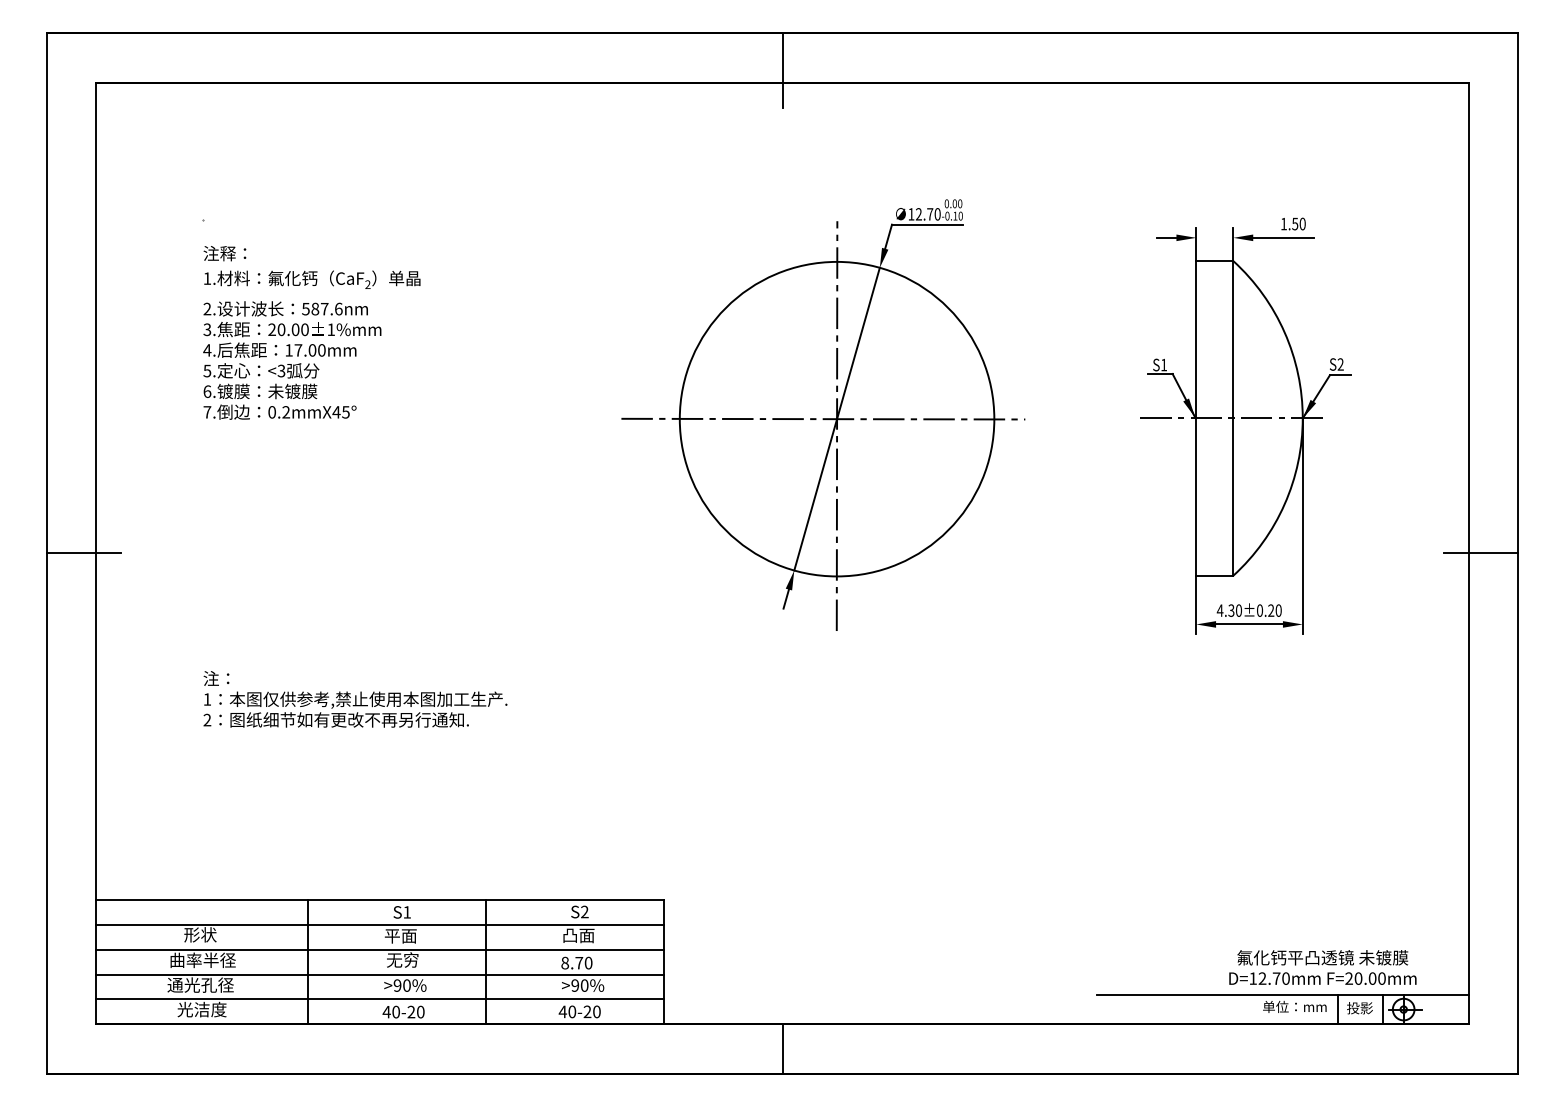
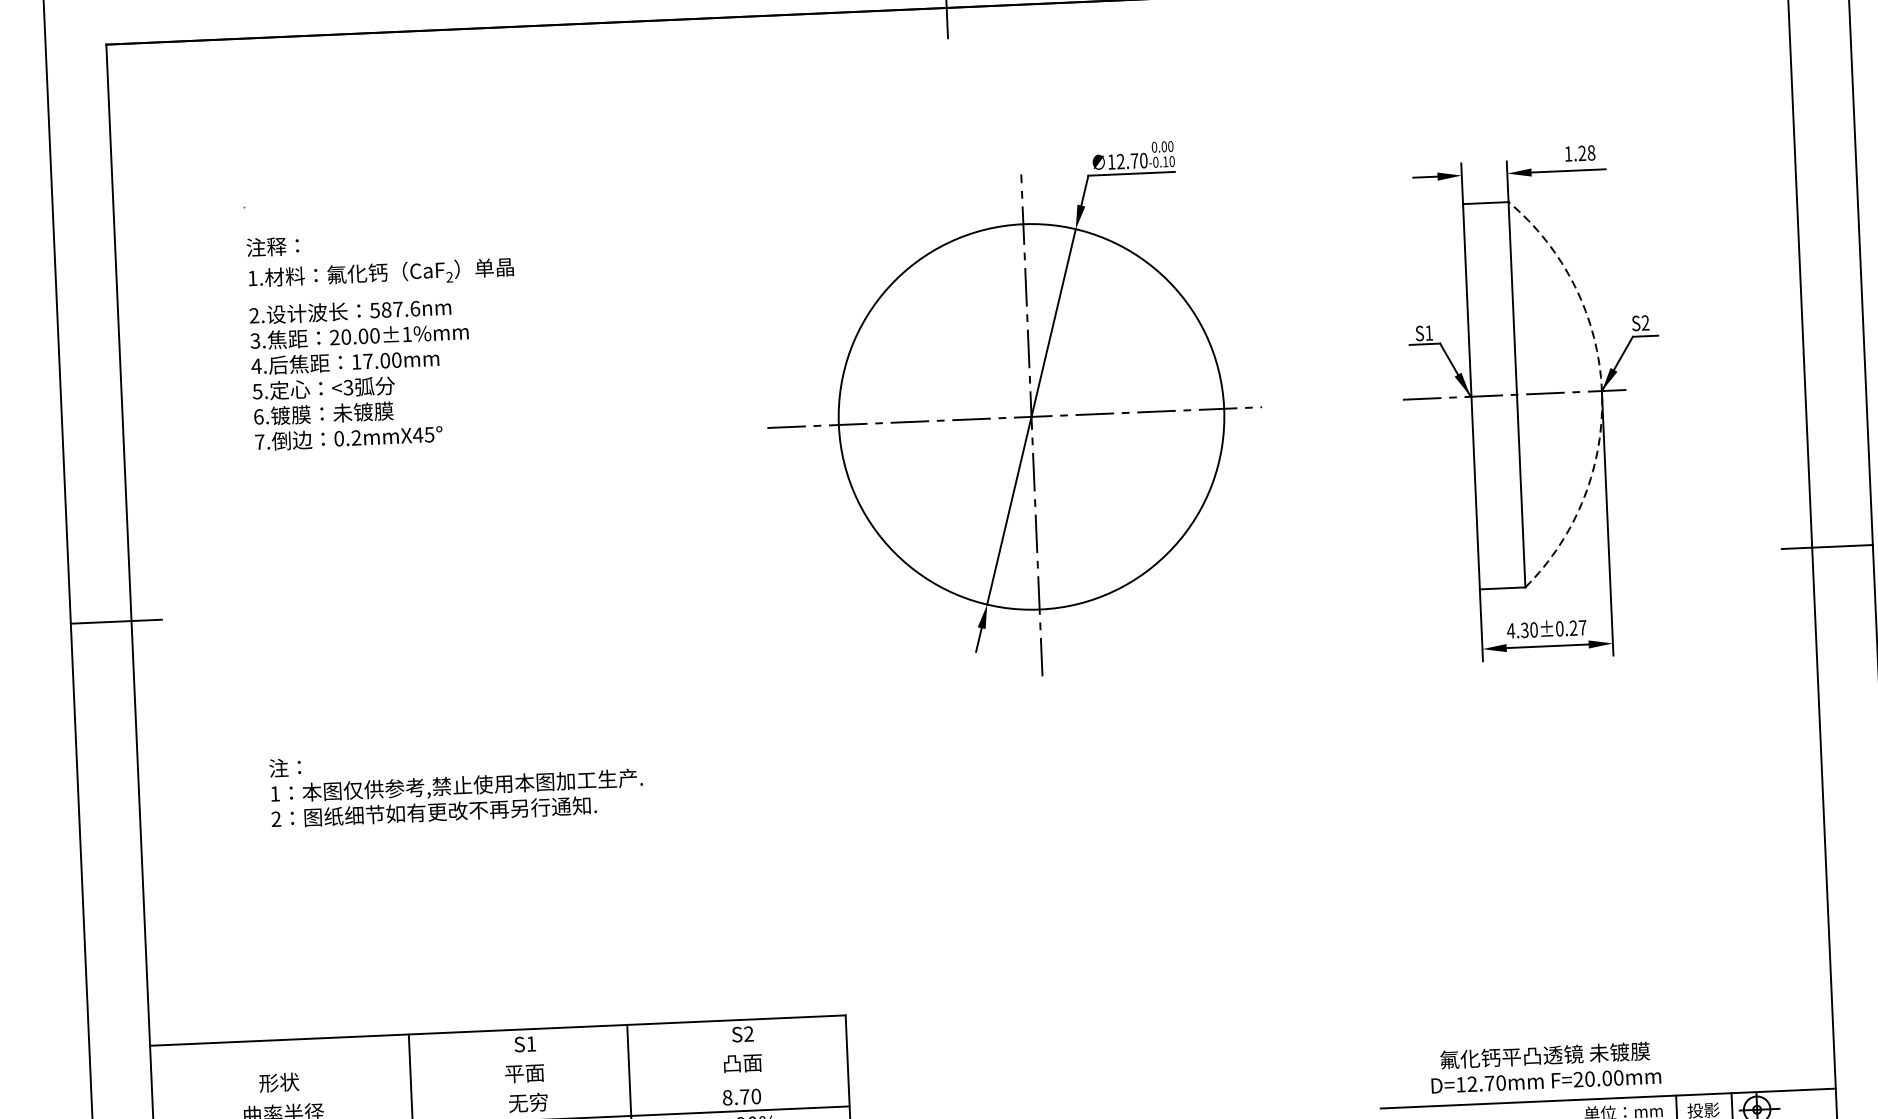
text: (1298, 223) -> (1586, 152), 1.50 -> 1.28
arc: (1302, 418) -> (1601, 391), solid -> dashed
text: (1278, 610) -> (1582, 627), 4.30±0.20 -> 4.30±0.27
line: (380, 924) -> (499, 1060), removed
line: (380, 949) -> (500, 1090), removed
text: (1322, 967) -> (1545, 1067), moved

